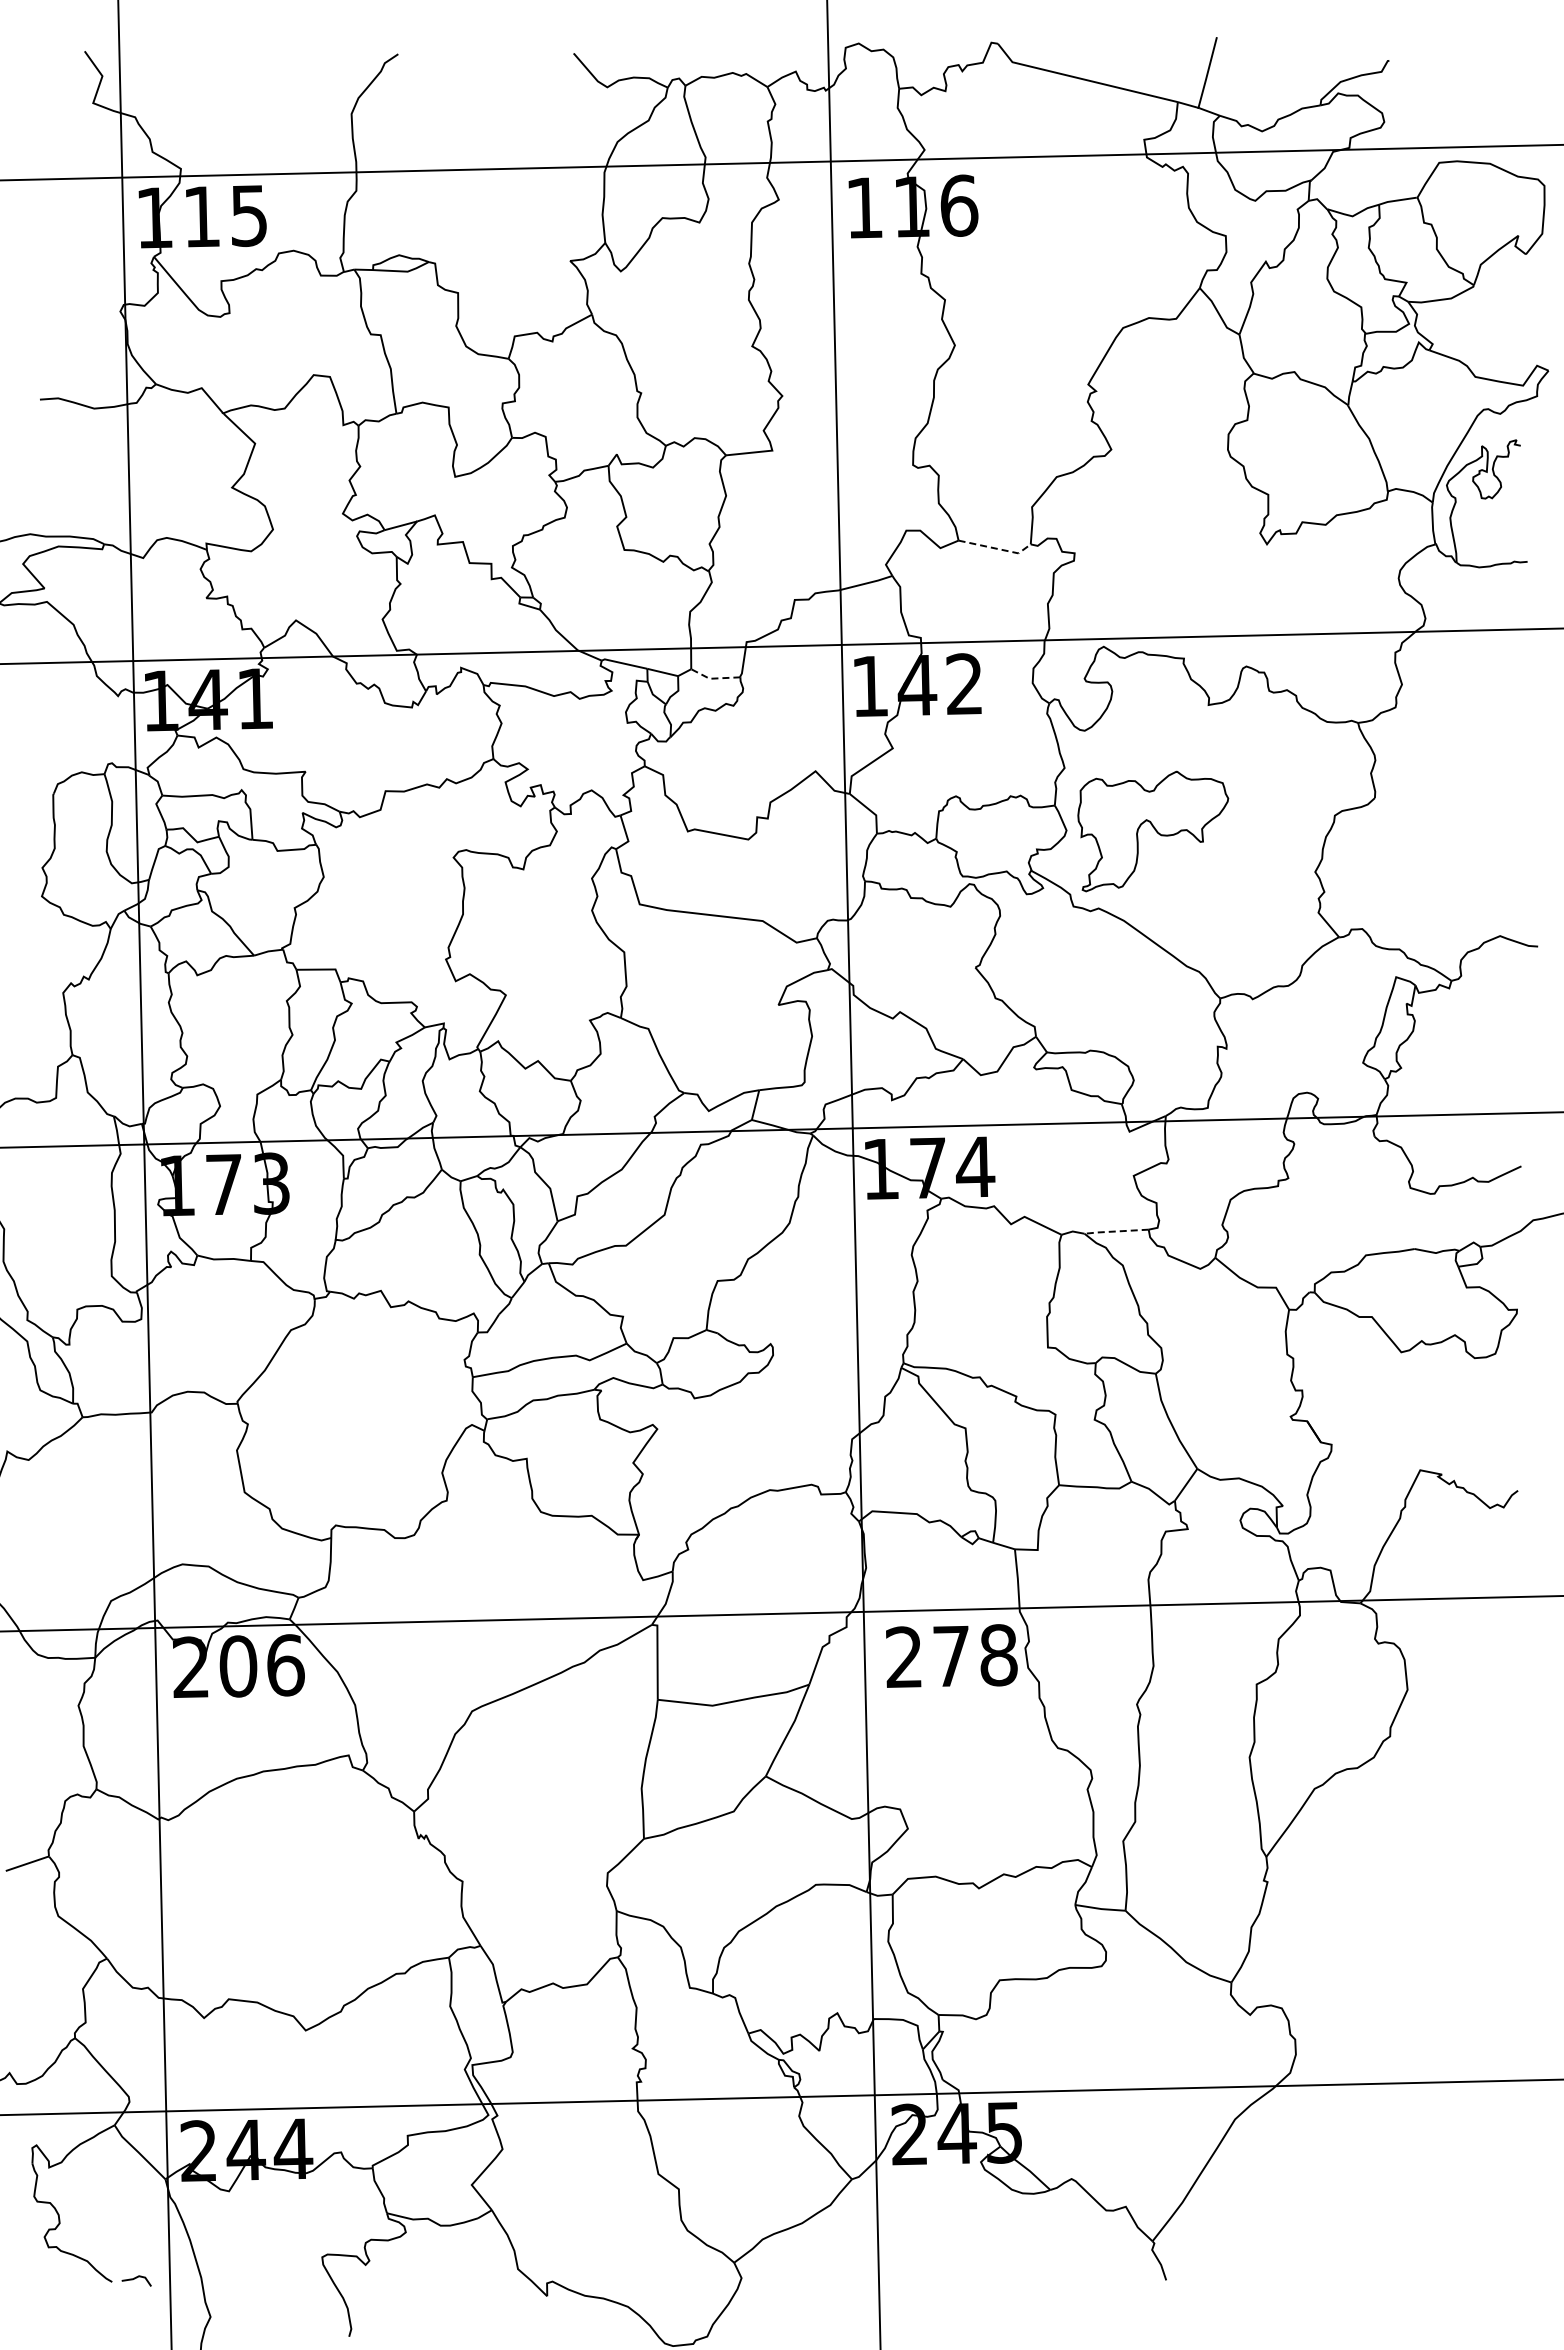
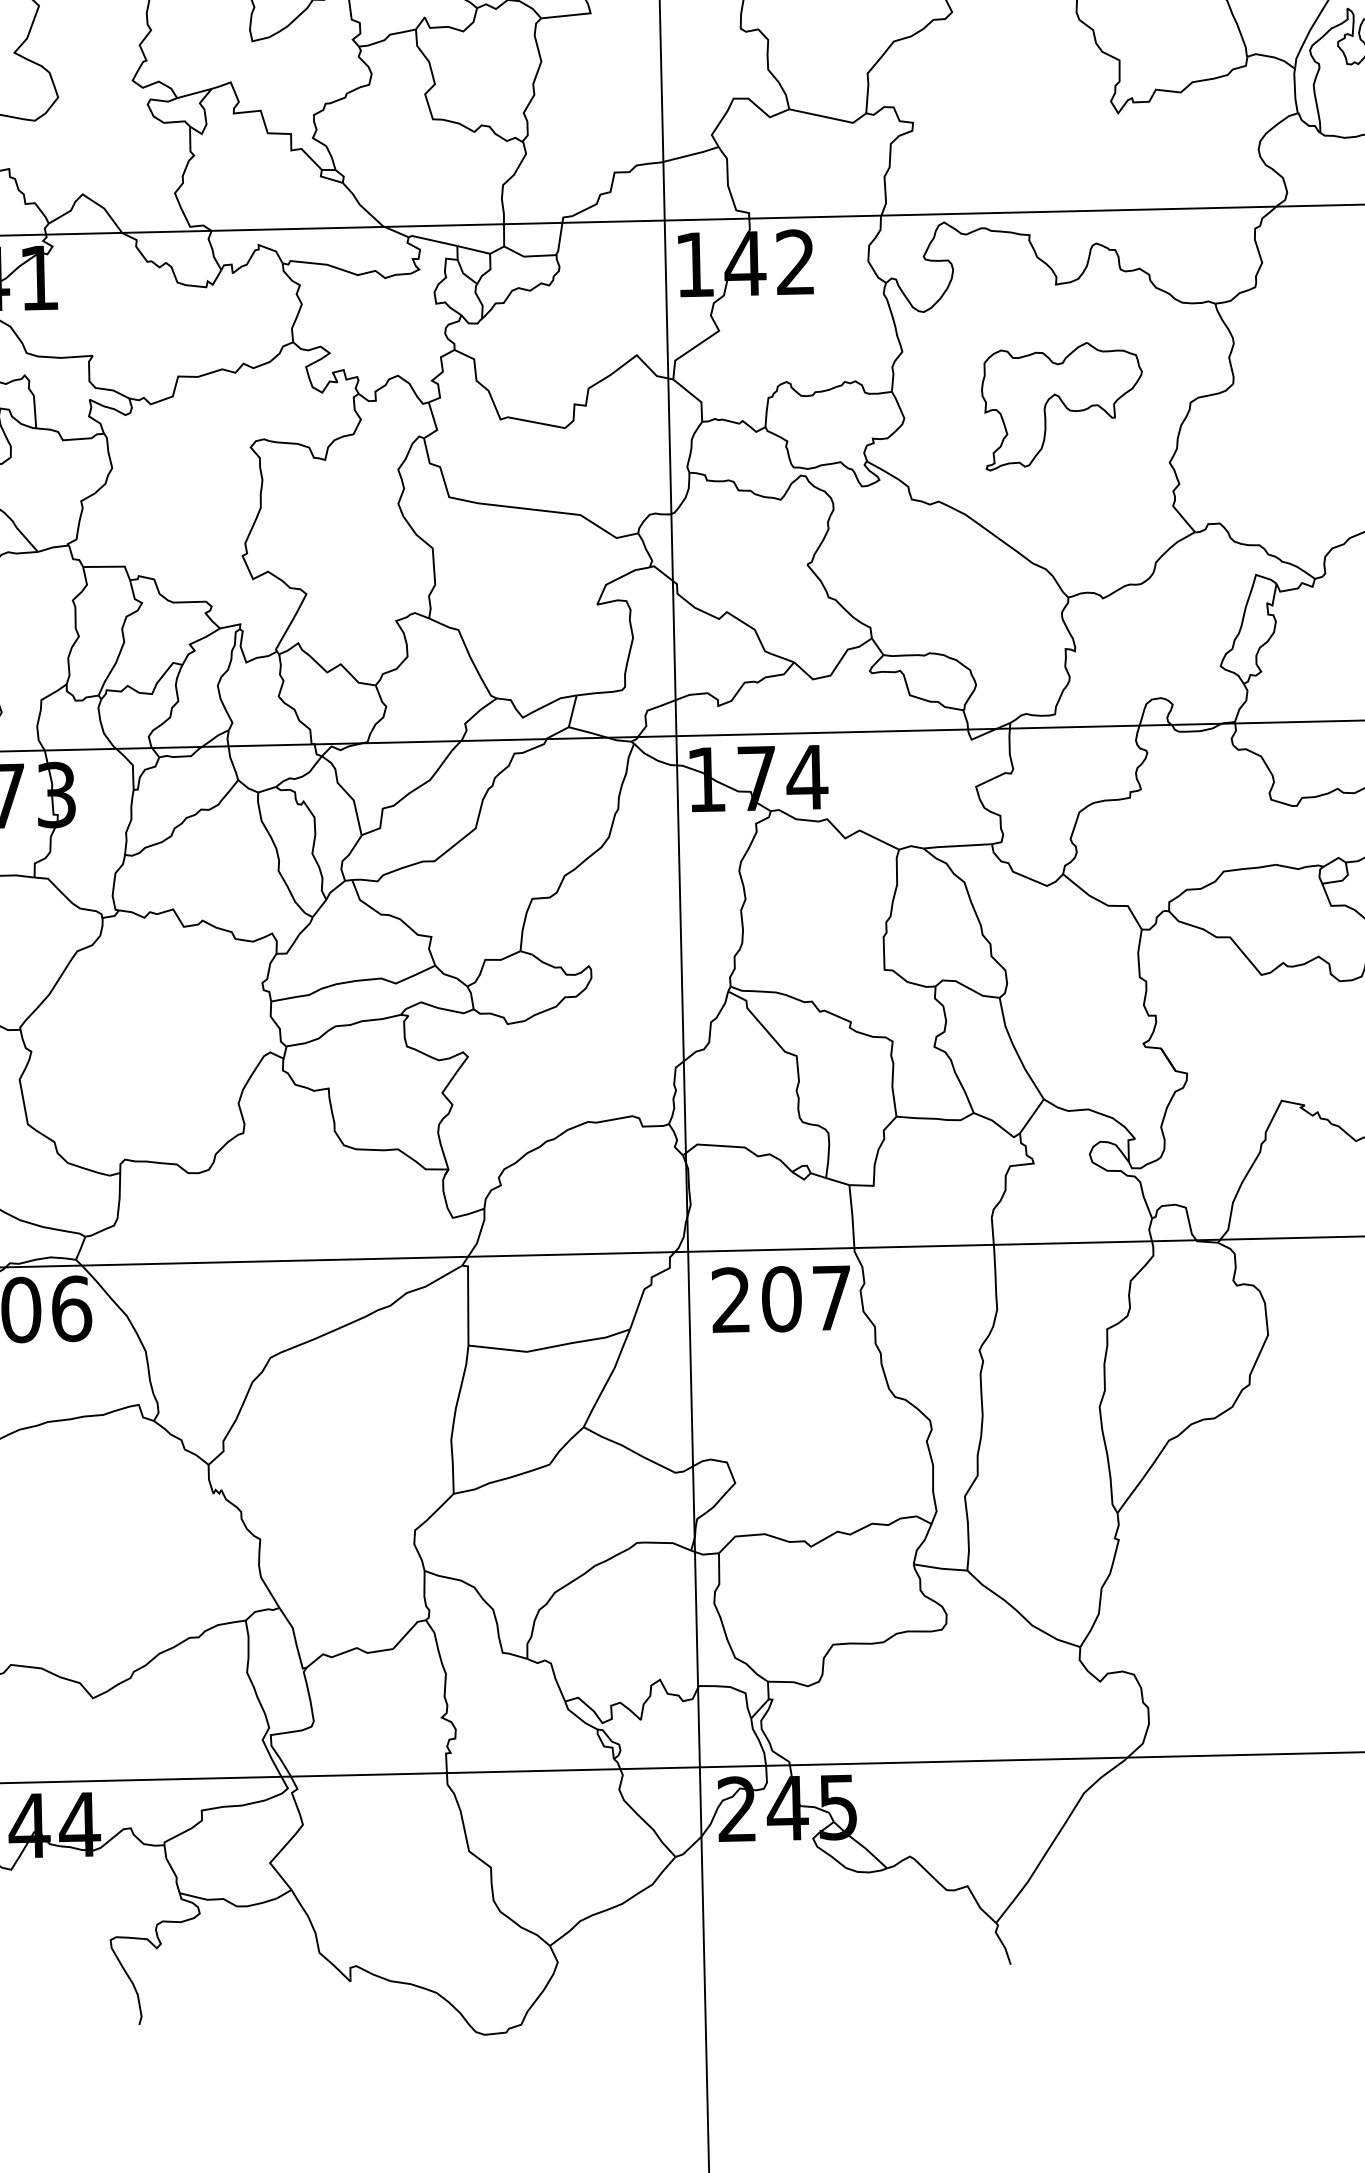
line: (997, 548) -> (830, 117), dashed -> solid
line: (713, 678) -> (527, 256), dashed -> solid
part: (1153, 831) -> (1062, 406), moved
line: (1116, 1231) -> (957, 846), dashed -> solid
text: (975, 1655) -> (807, 1298), 278 -> 207

